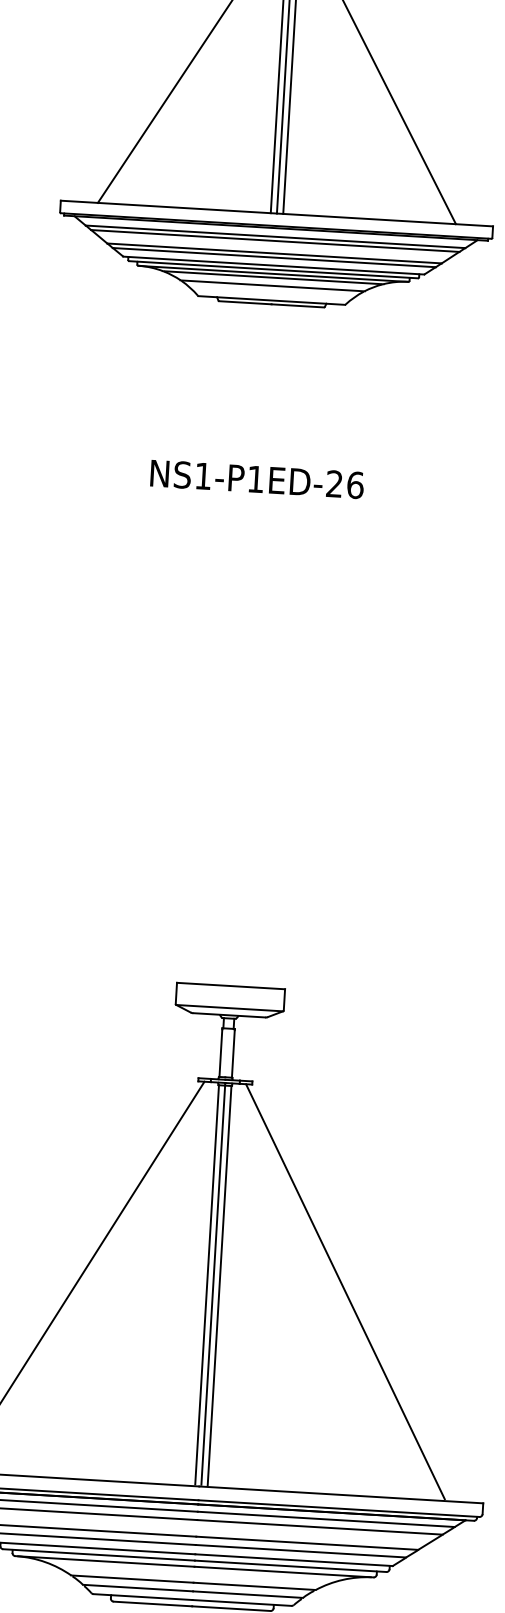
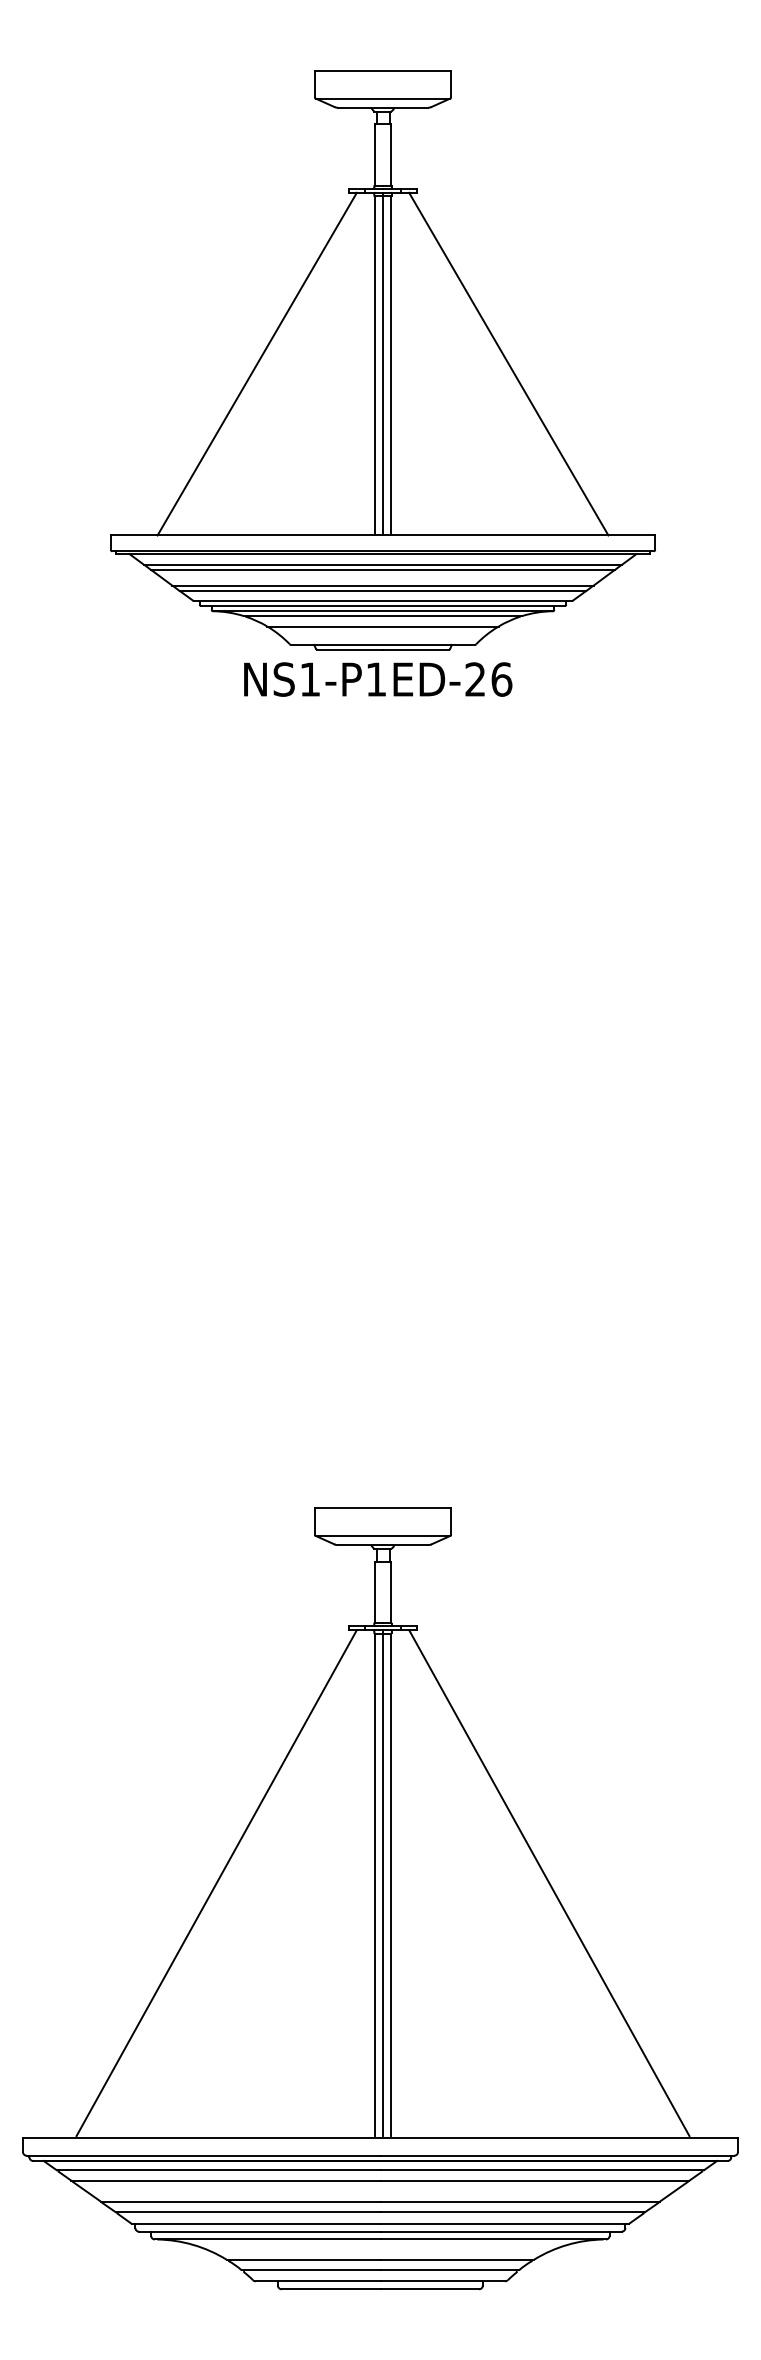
text: (257, 479) -> (378, 679), moved

